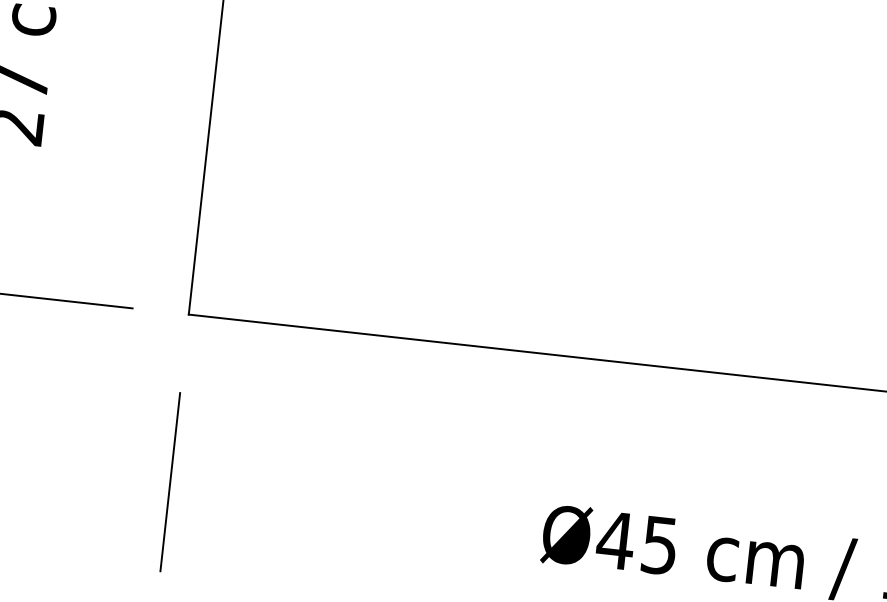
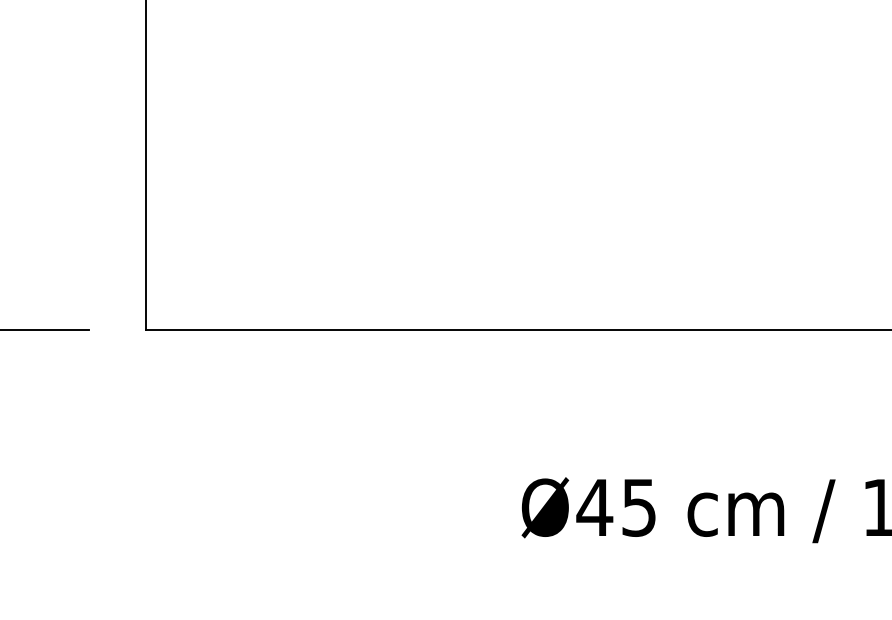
line: (170, 482) -> (145, 498), removed

